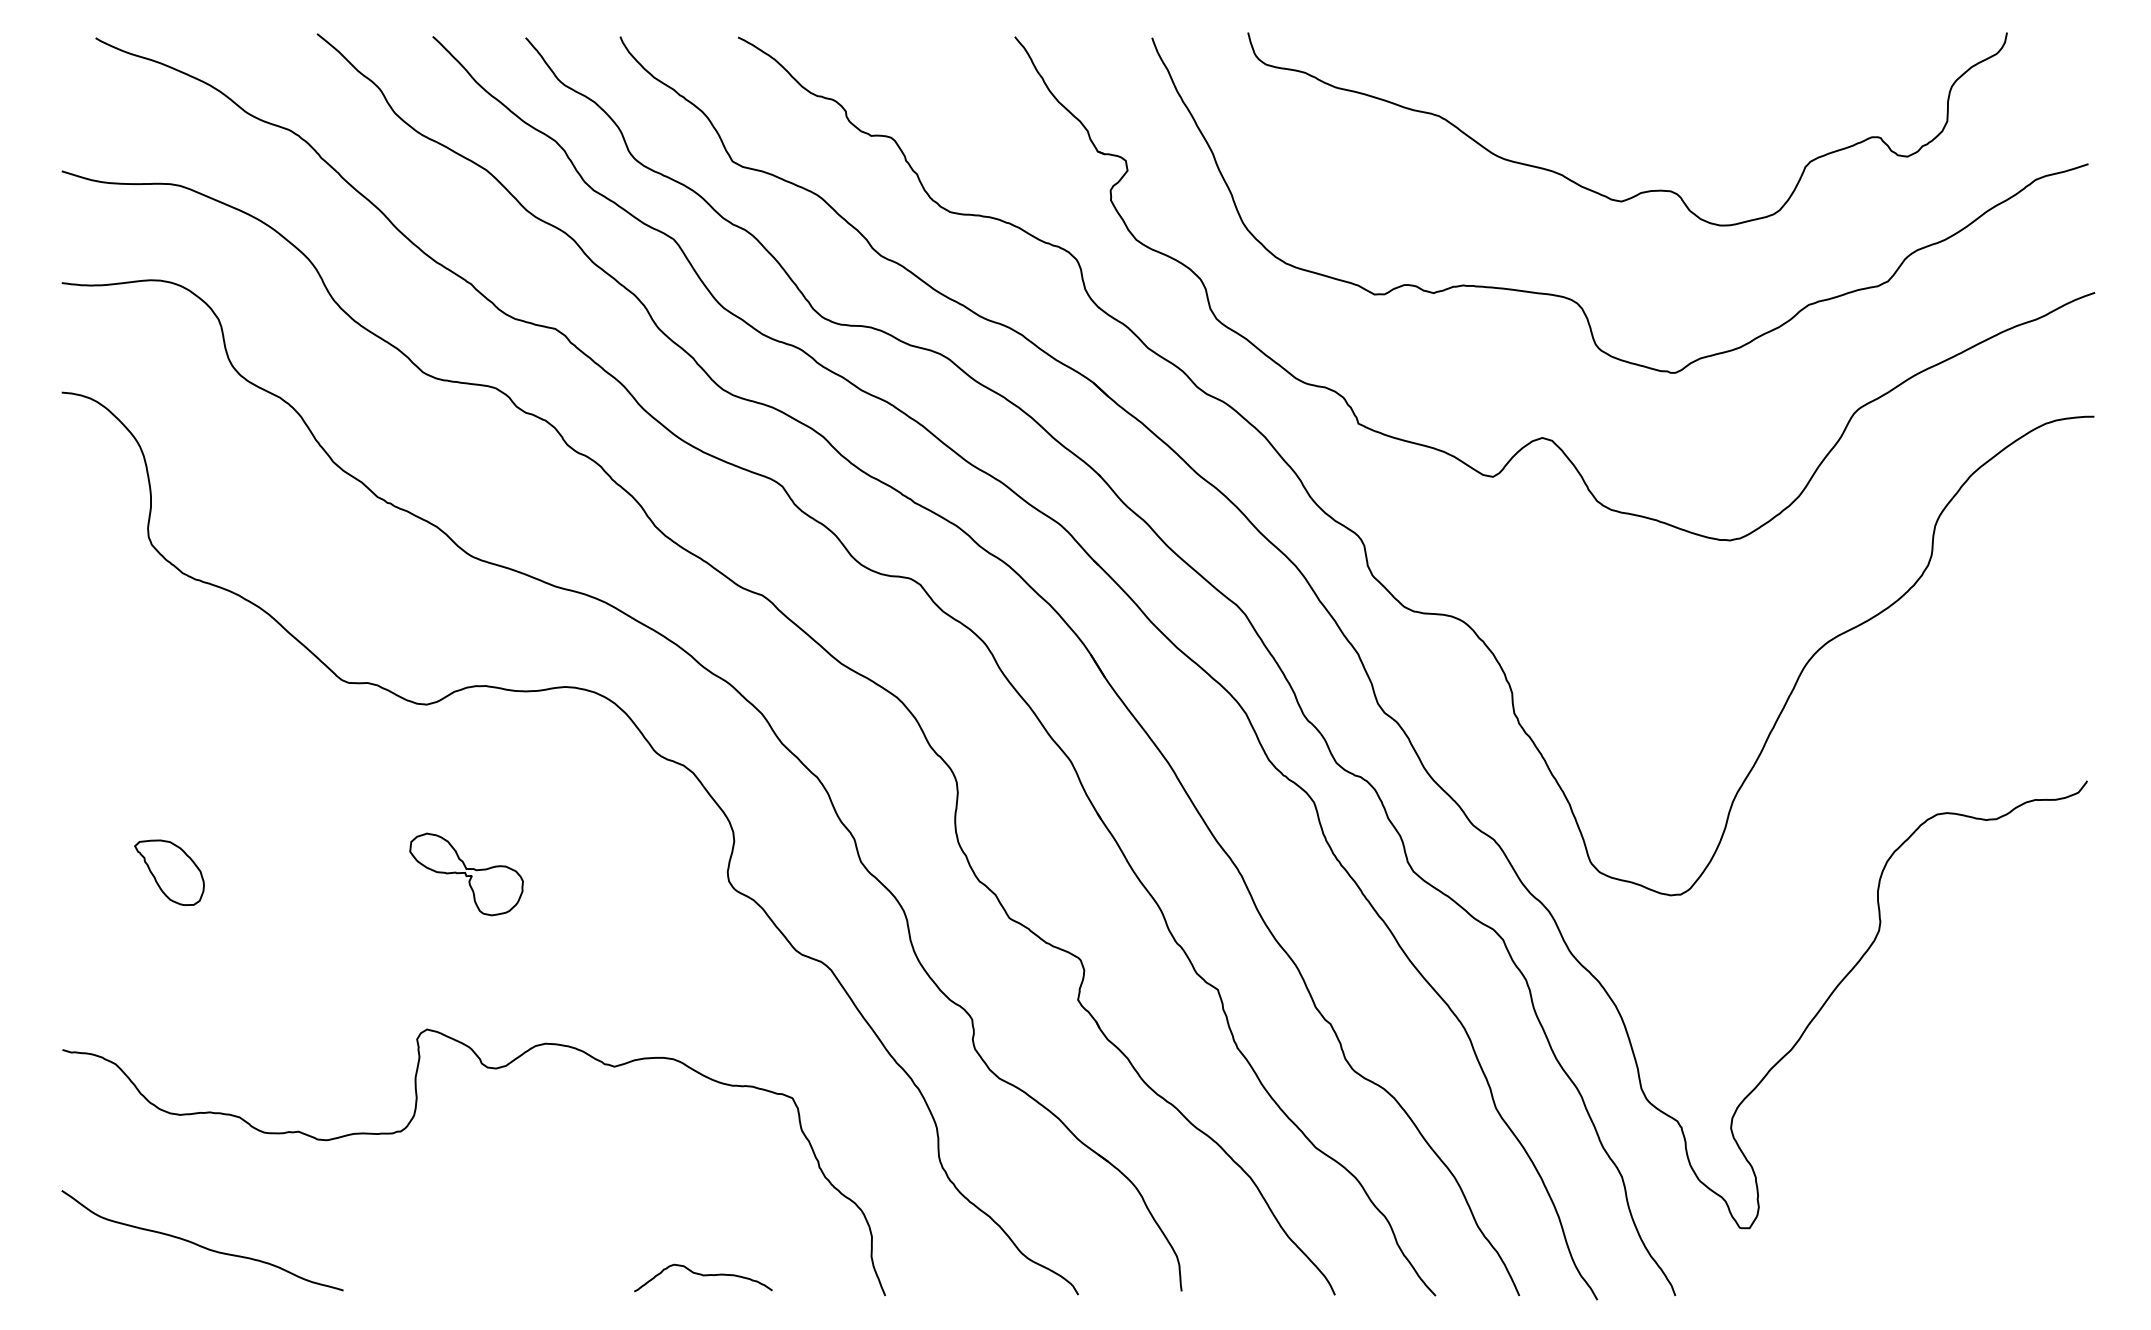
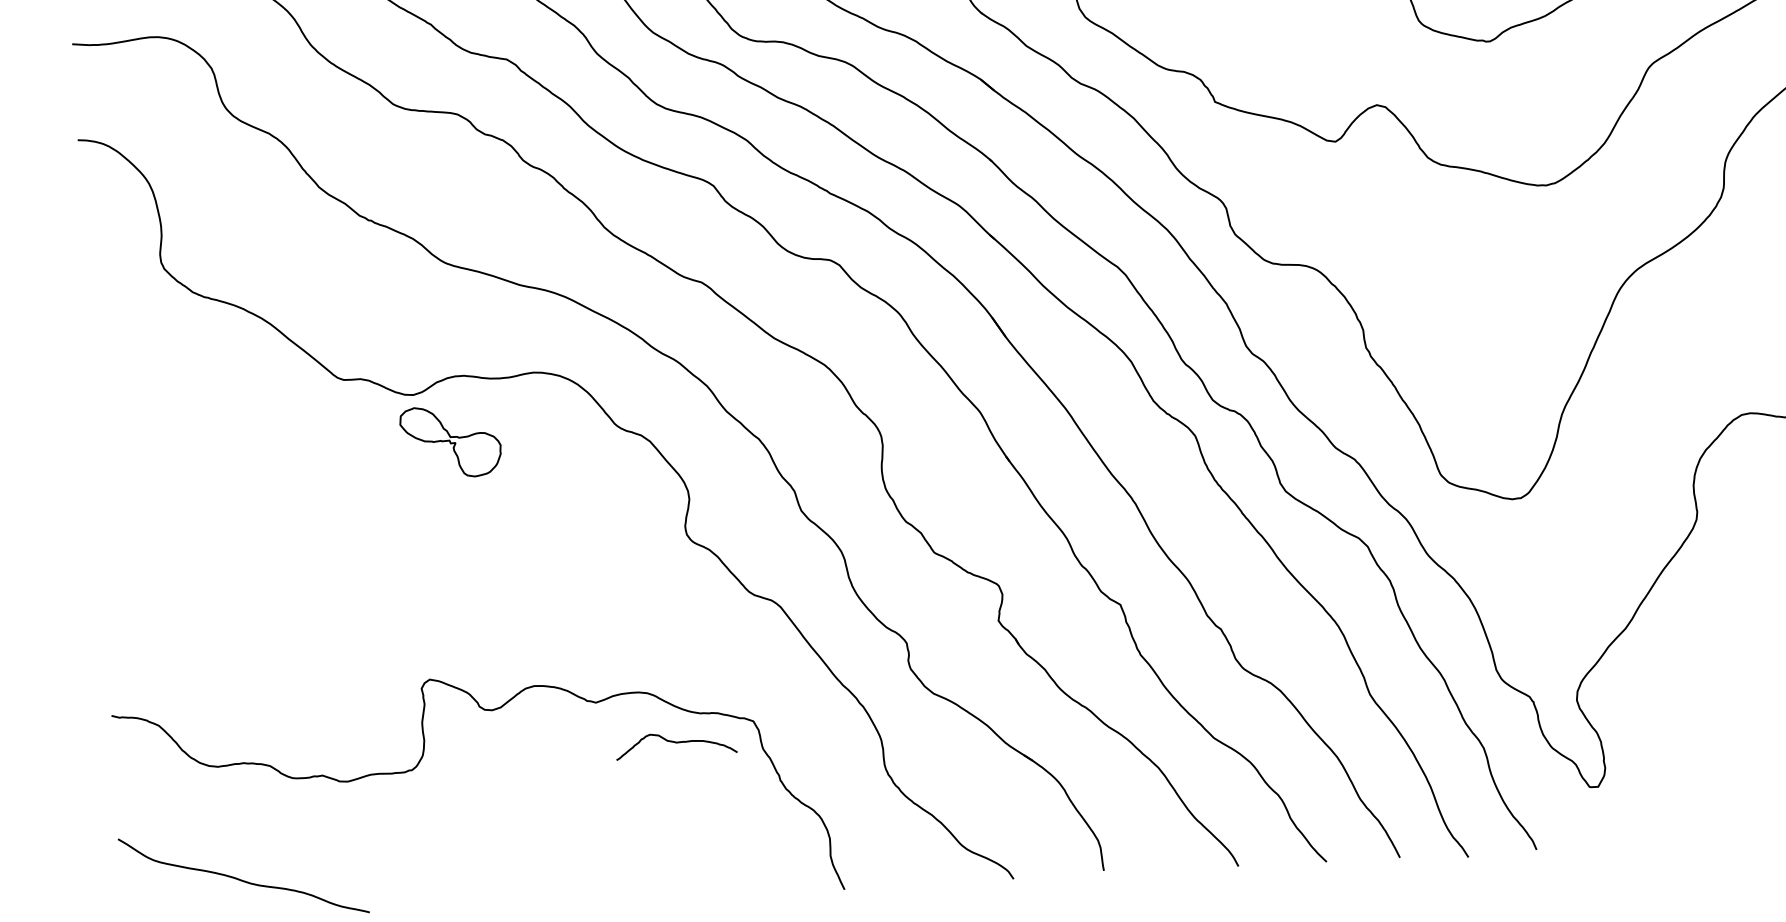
part: (169, 872) -> (196, 555), removed
part: (466, 874) -> (450, 441), moved
curve: (703, 1276) -> (676, 743), moved

